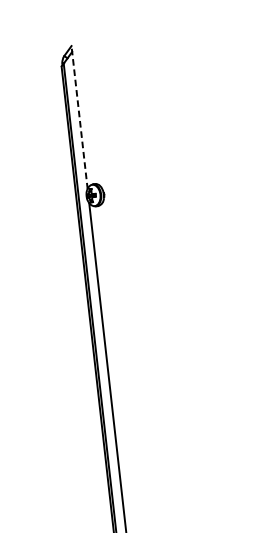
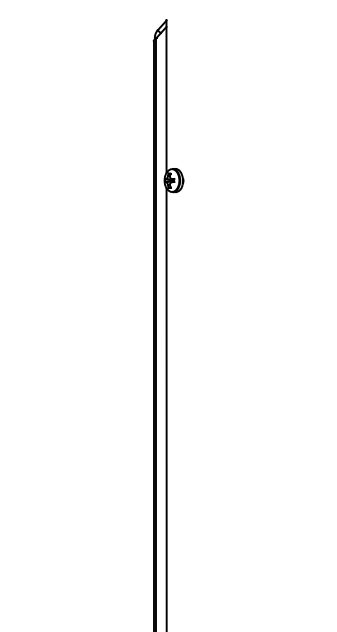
line: (79, 117) -> (166, 96), dashed -> solid

